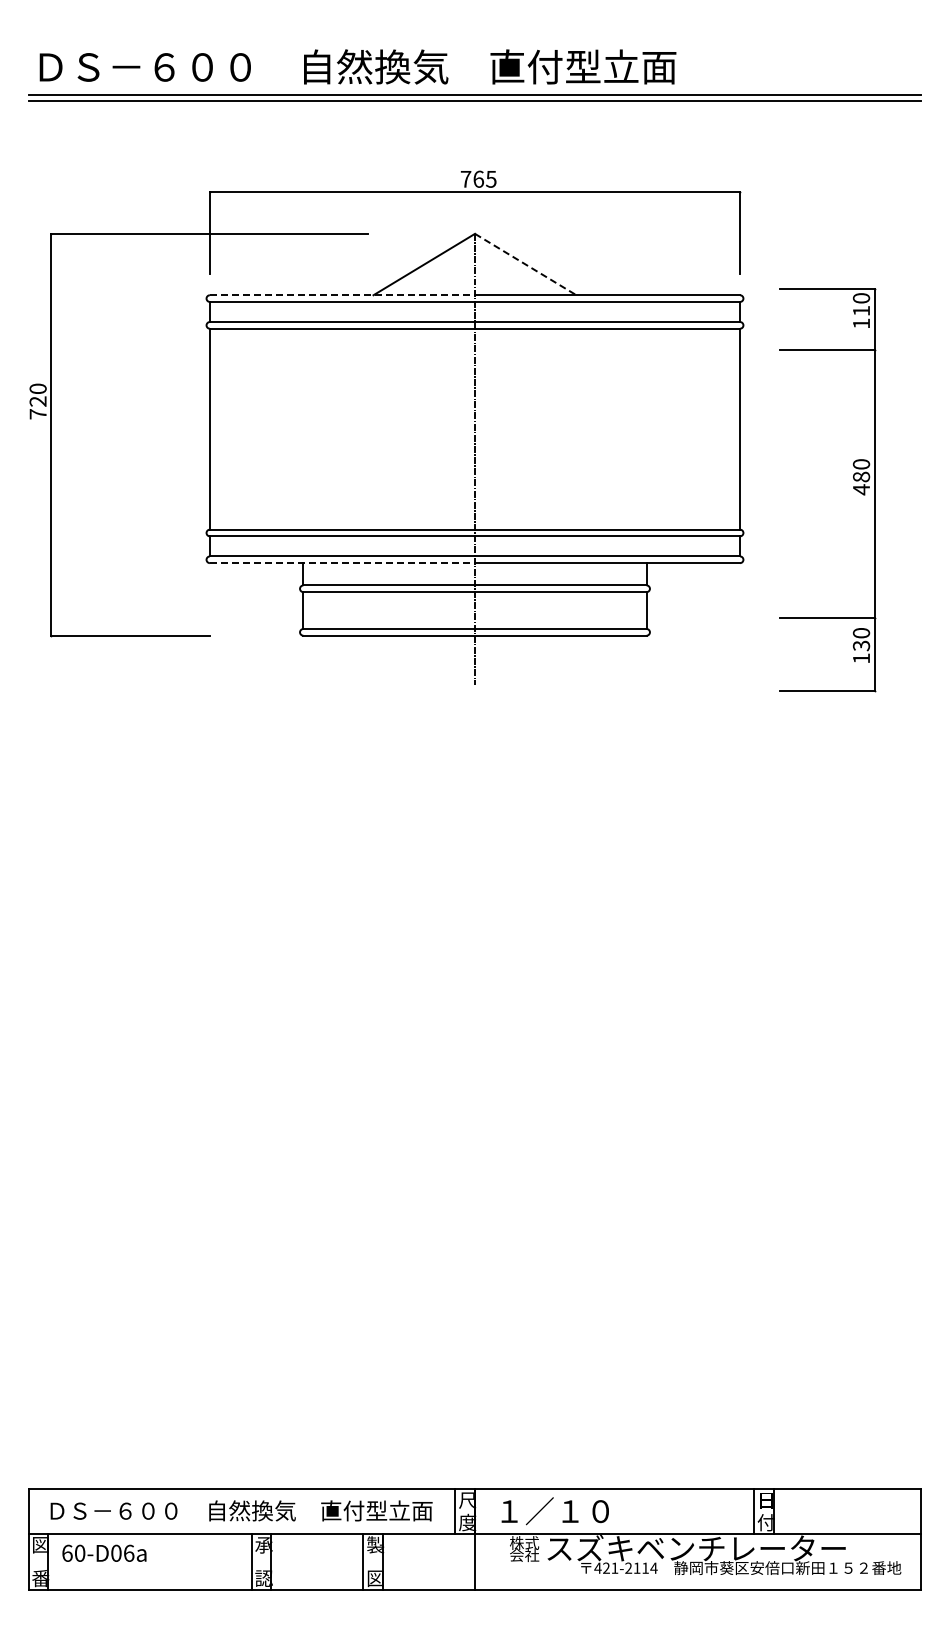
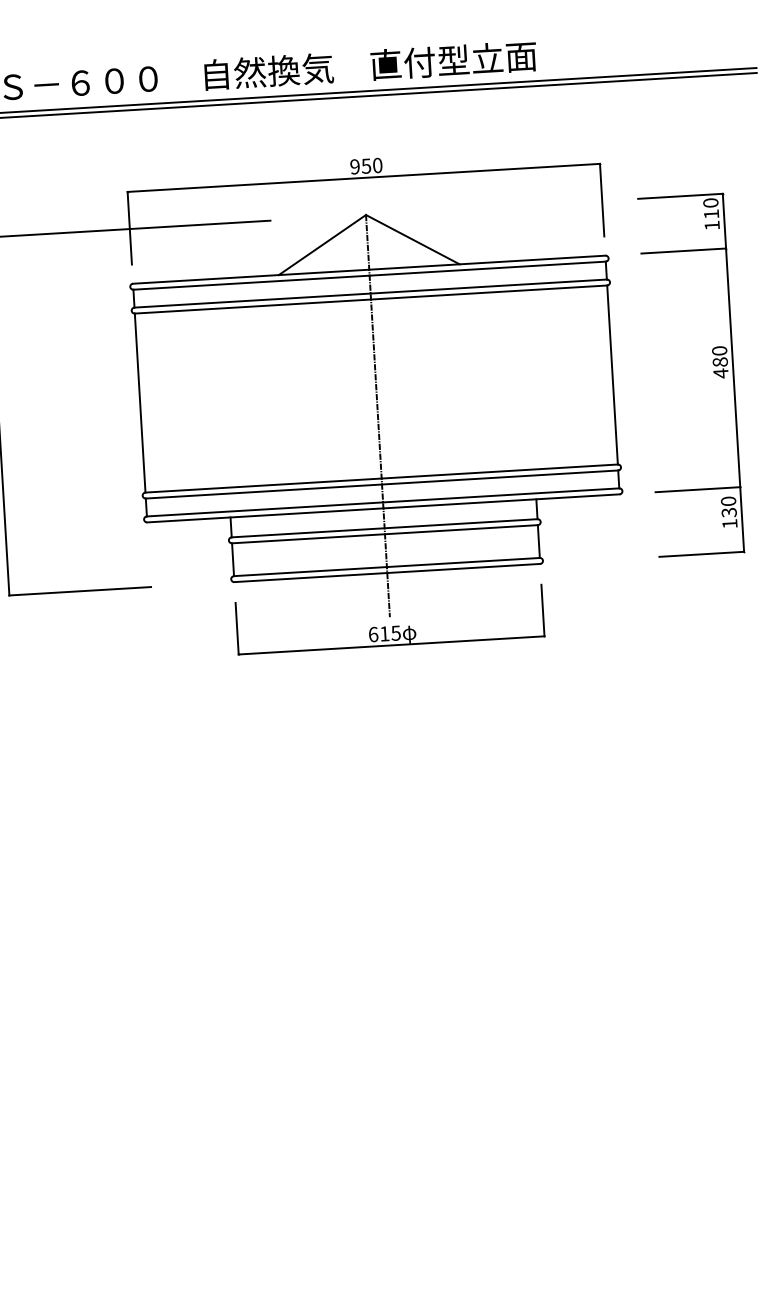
text: (478, 178) -> (366, 165), 765 -> 950
line: (526, 264) -> (413, 239), dashed -> solid
line: (342, 295) -> (251, 276), dashed -> solid
part: (853, 488) -> (713, 372), moved
line: (342, 563) -> (265, 515), dashed -> solid
part: (477, 695) -> (392, 626), added

